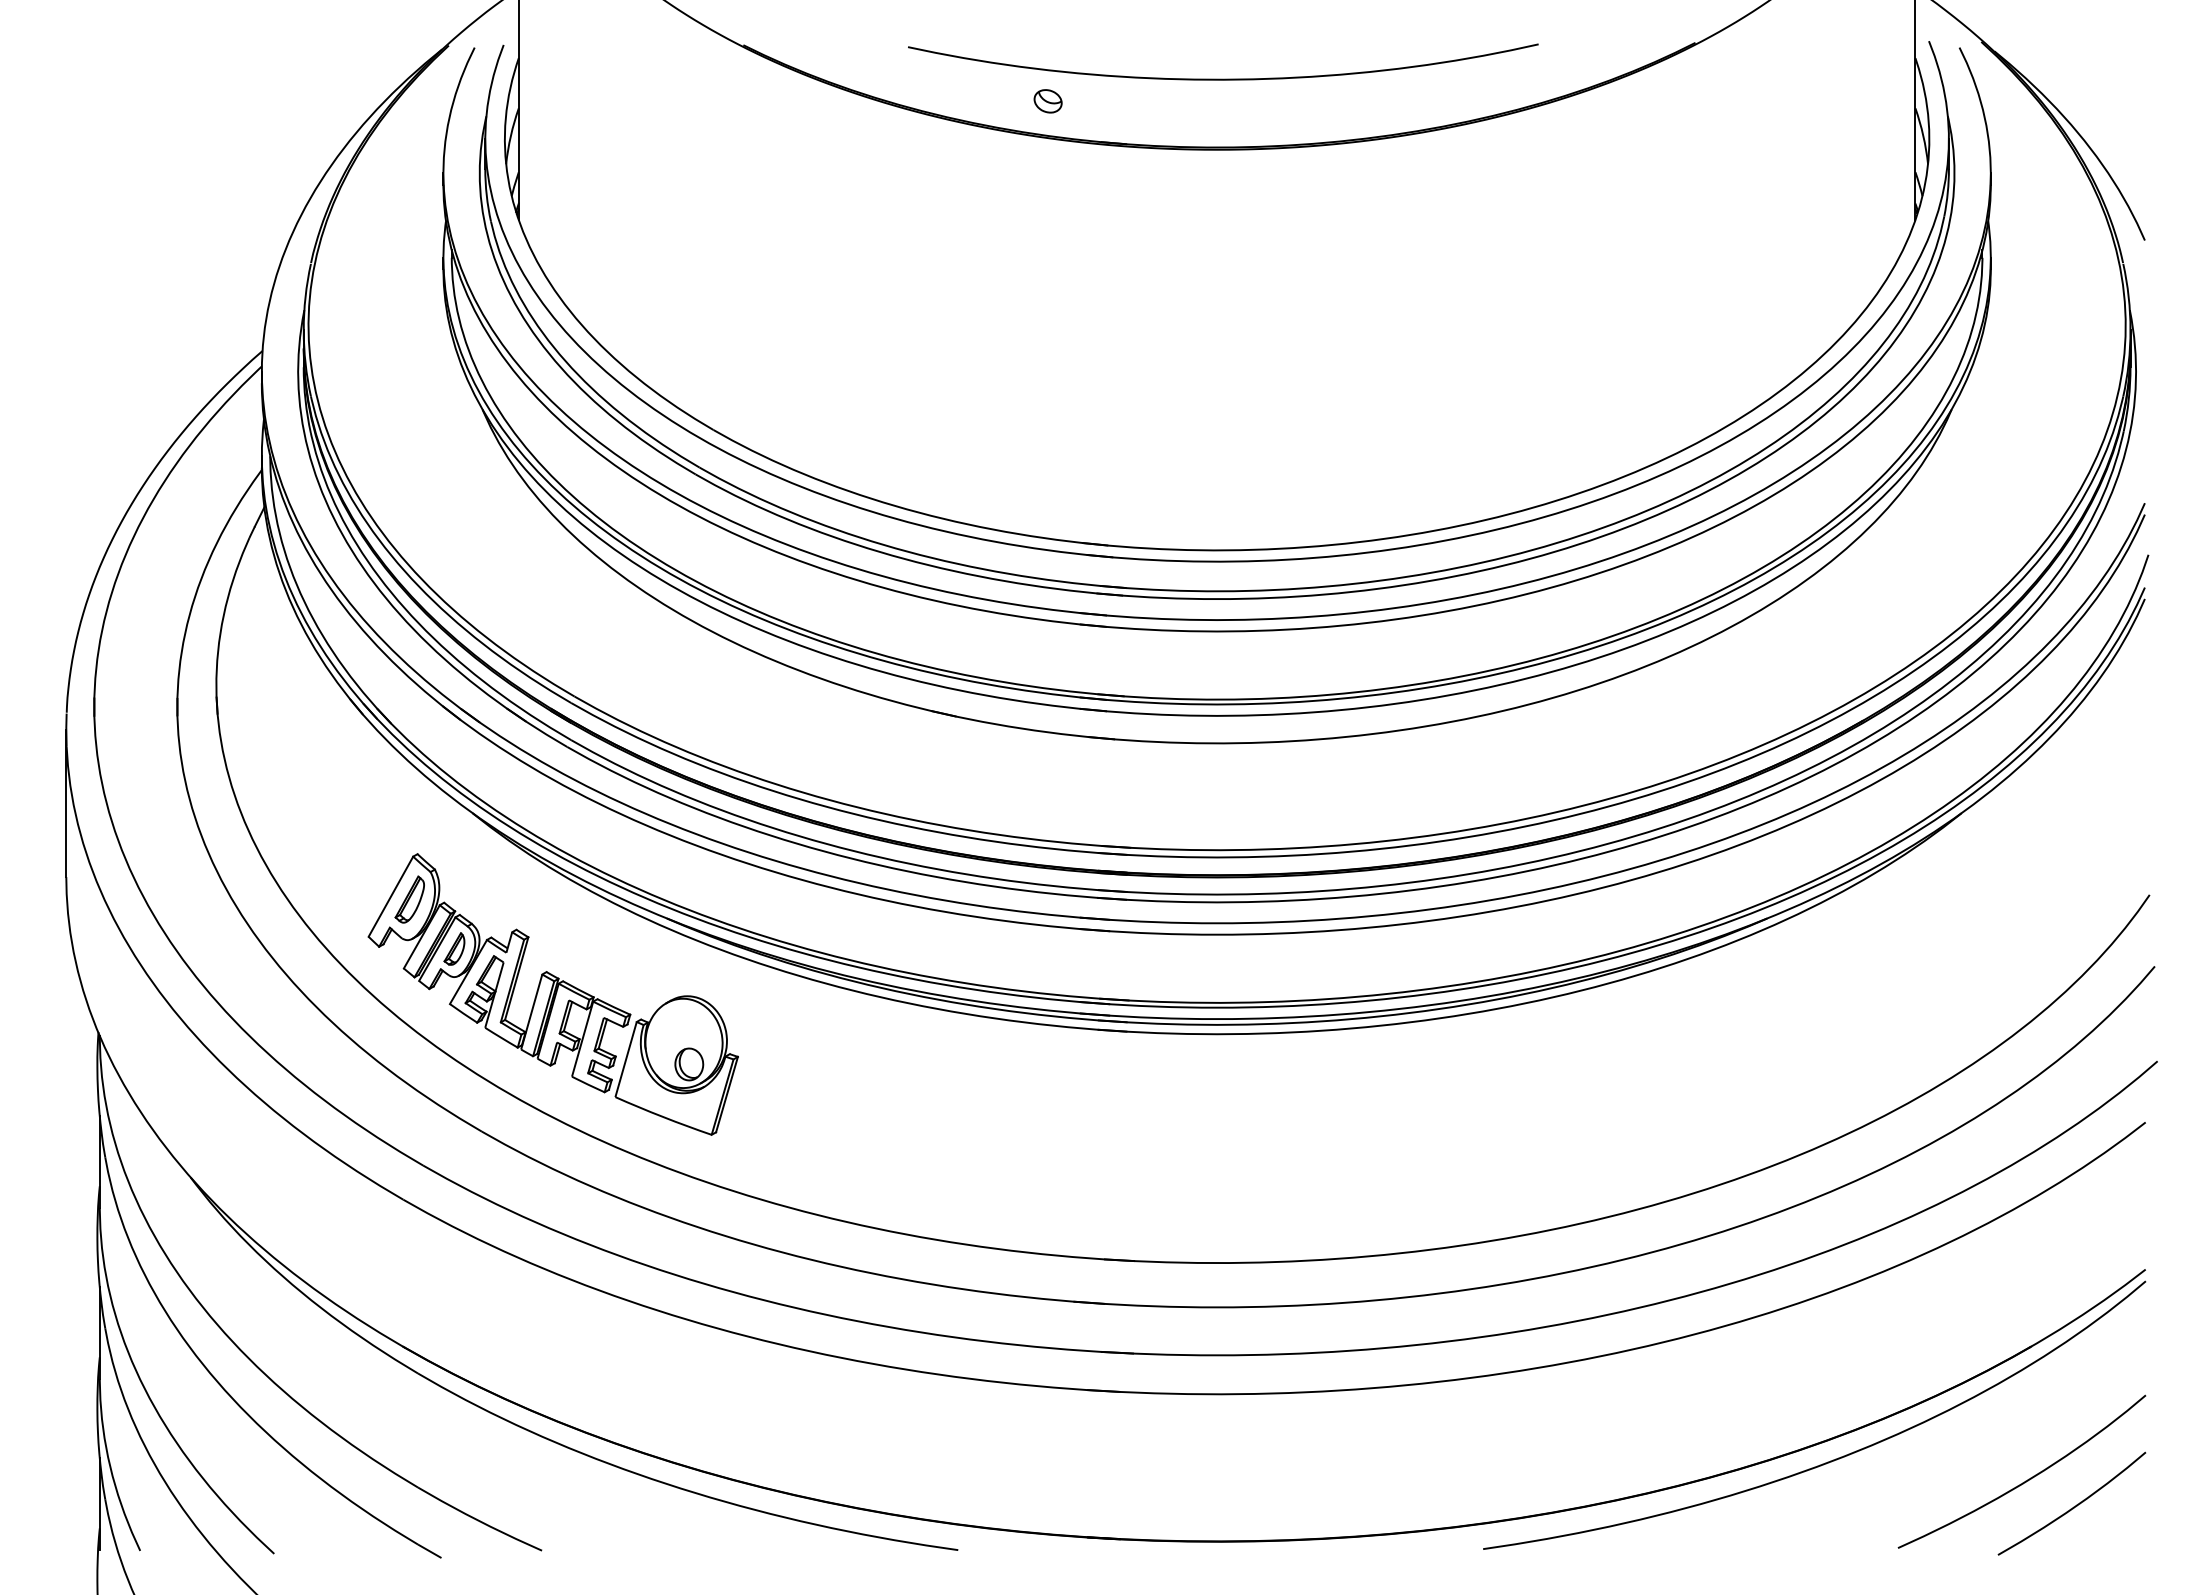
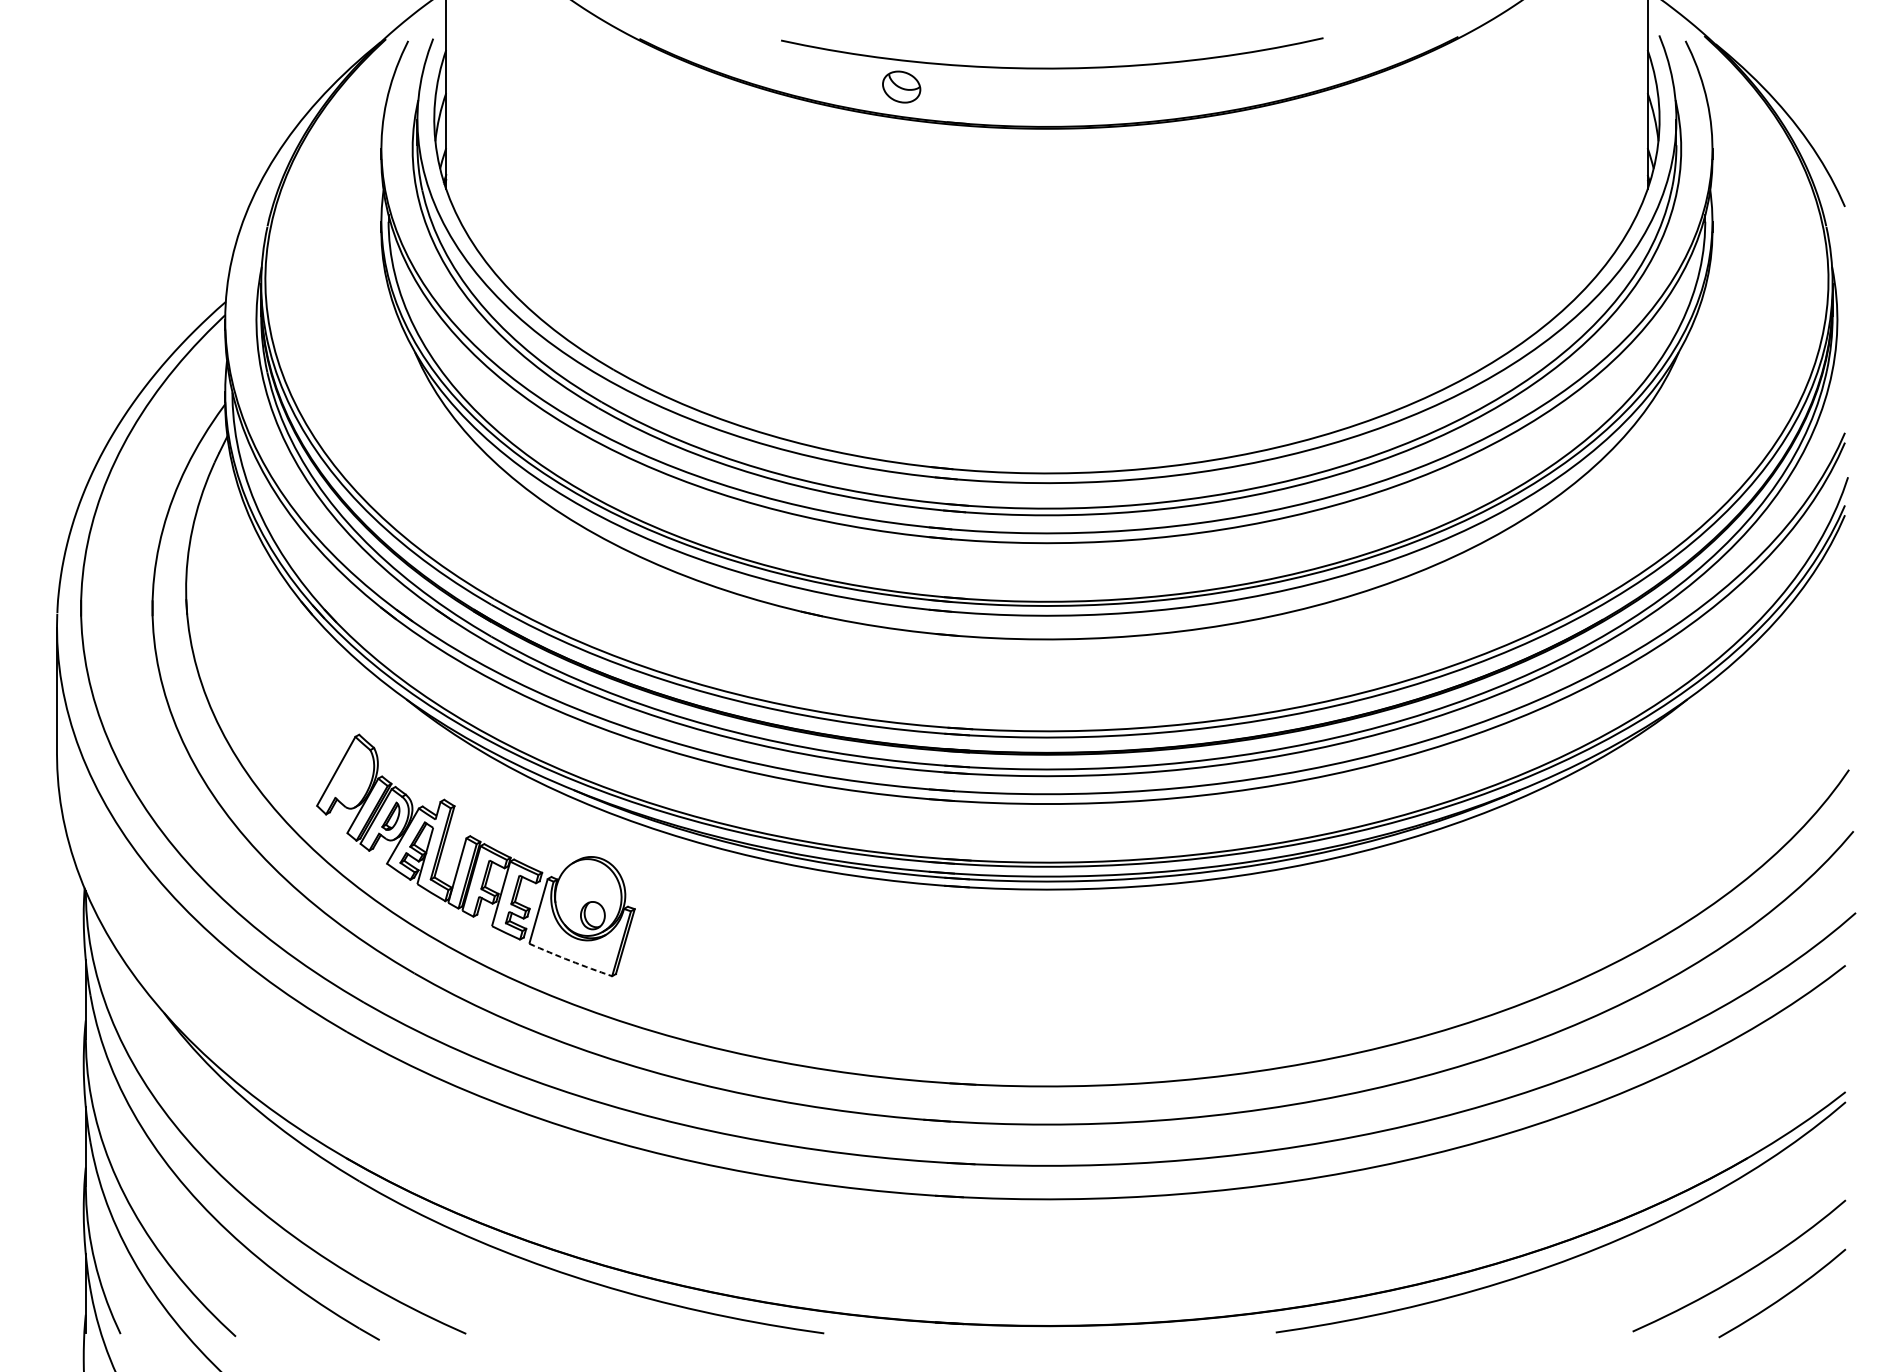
part: (1047, 101) -> (901, 87), size x1.6
part: (409, 899) -> (352, 773), removed
arc: (663, 1117) -> (570, 961), solid -> dashed

